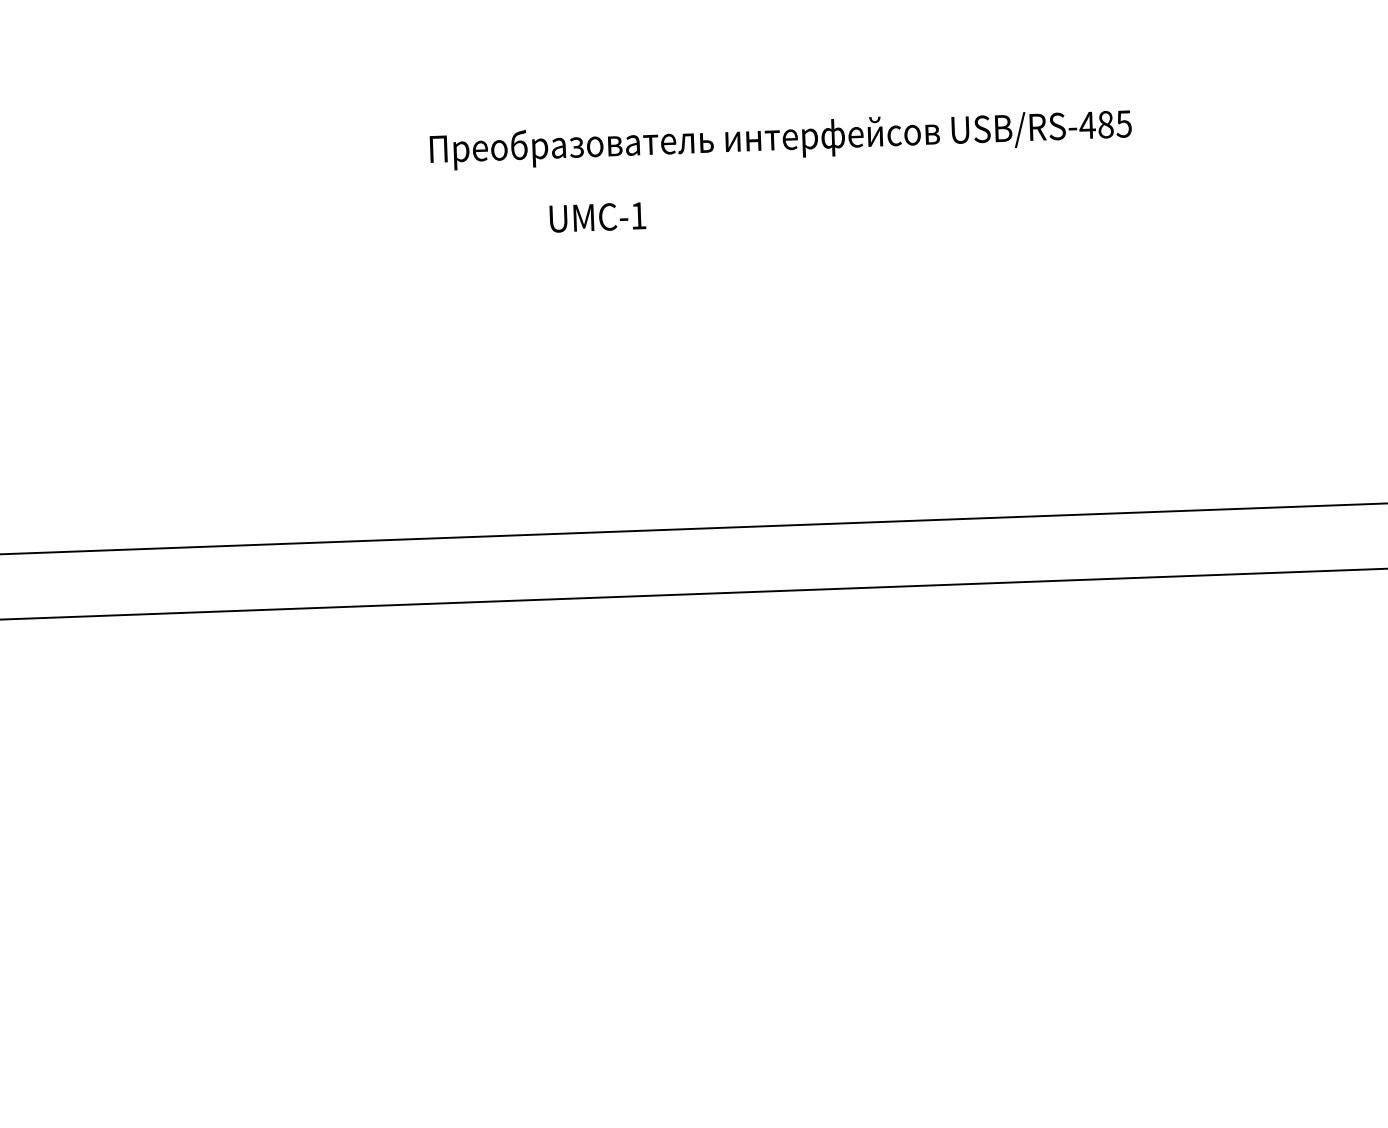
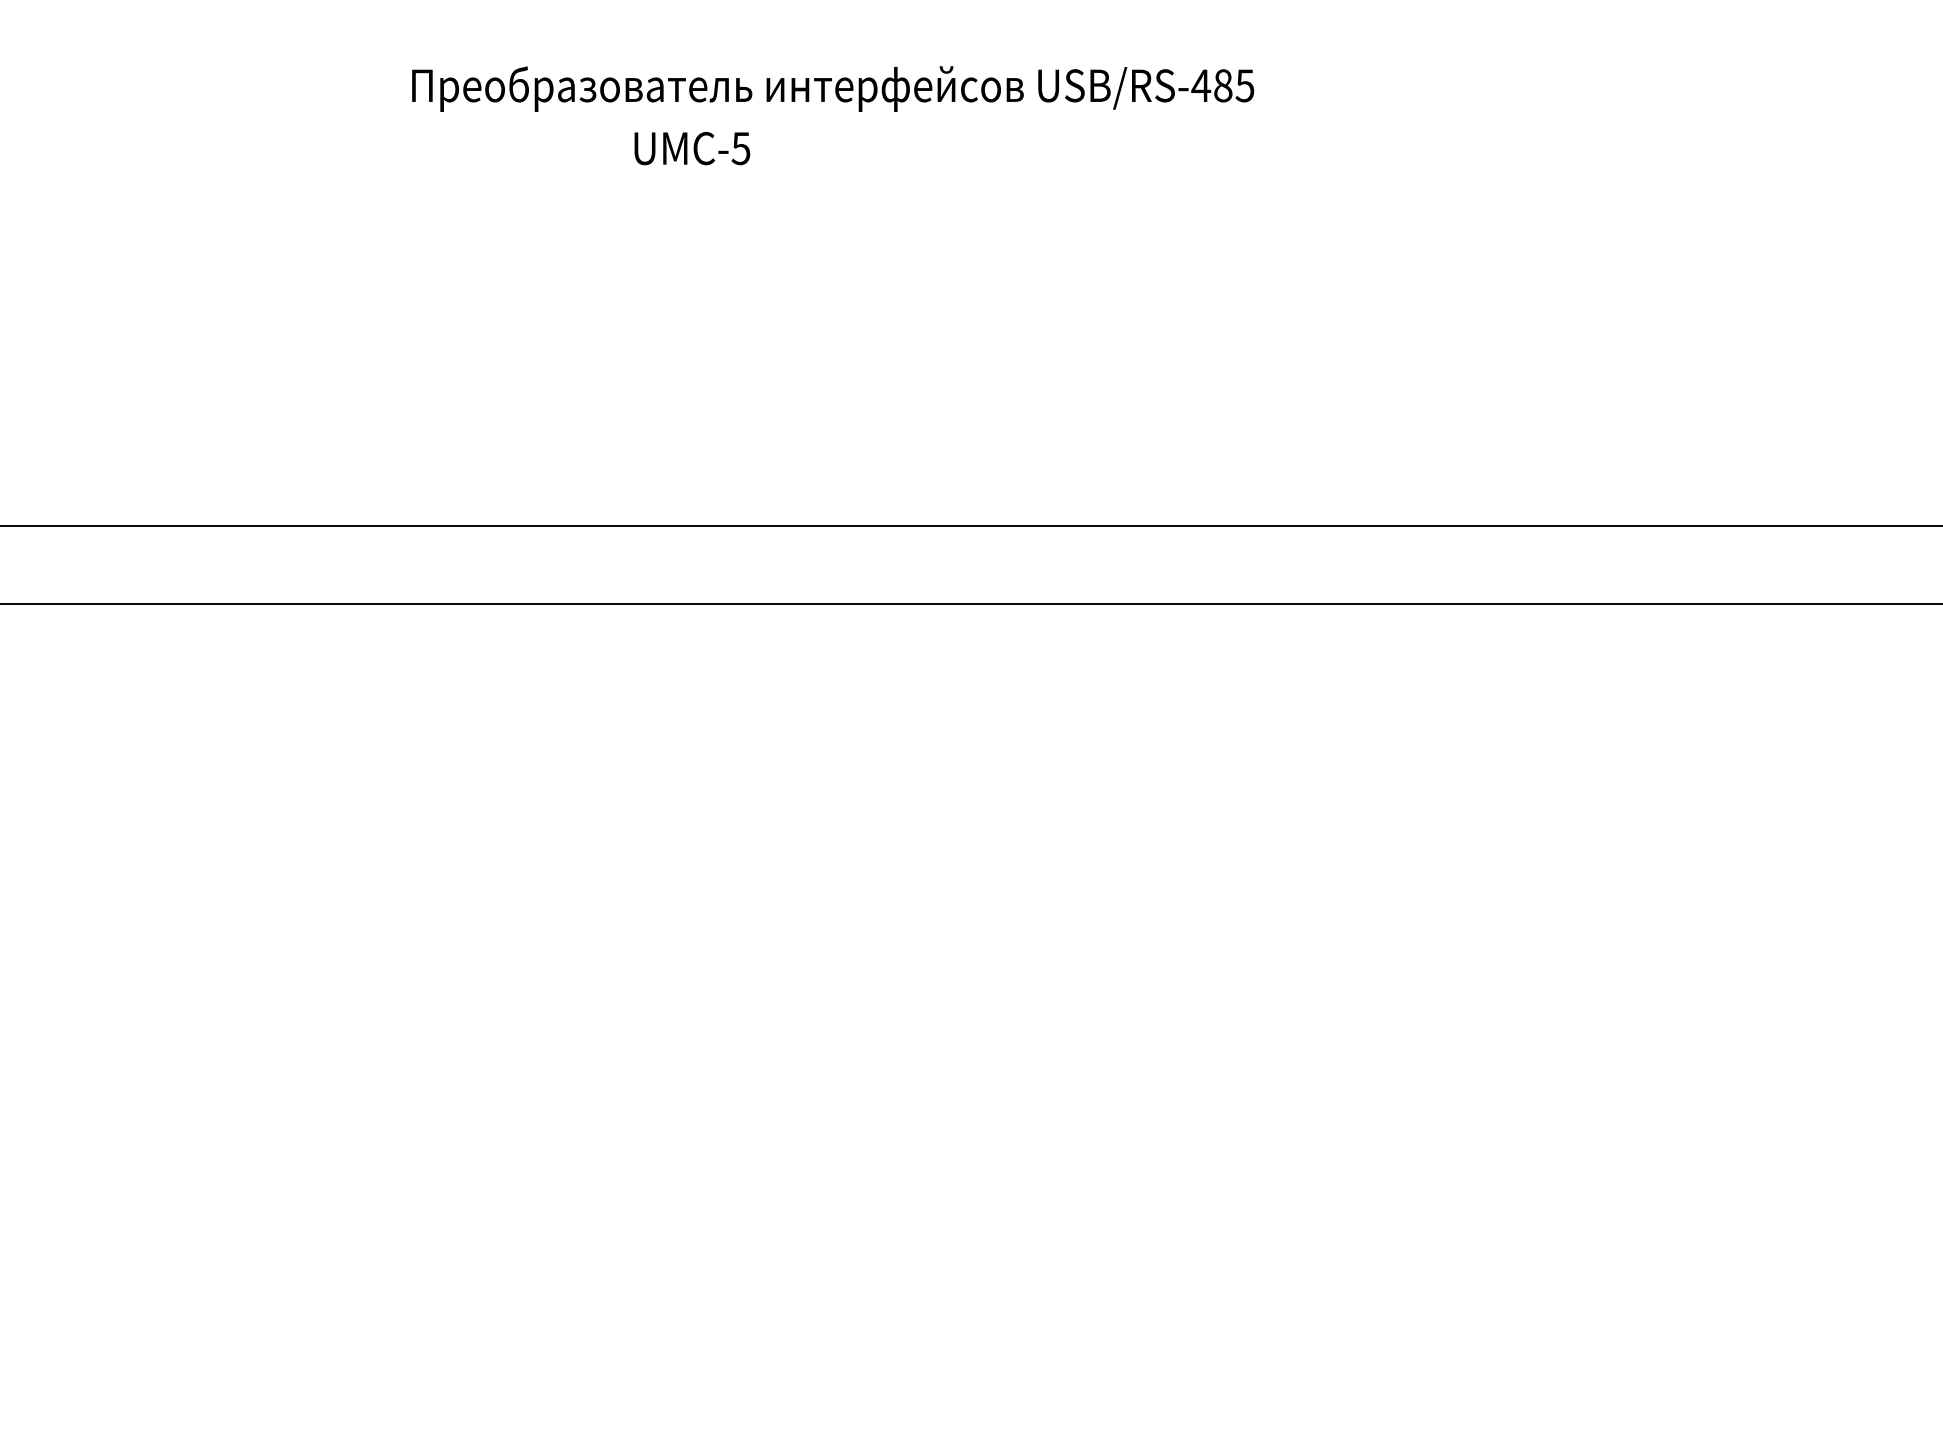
text: (781, 138) -> (833, 88), moved
text: (638, 215) -> (740, 148), UMC-1 -> UMC-5

